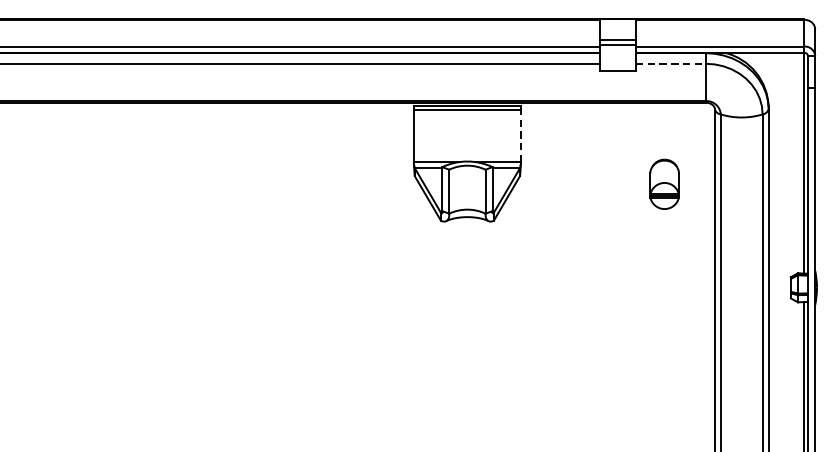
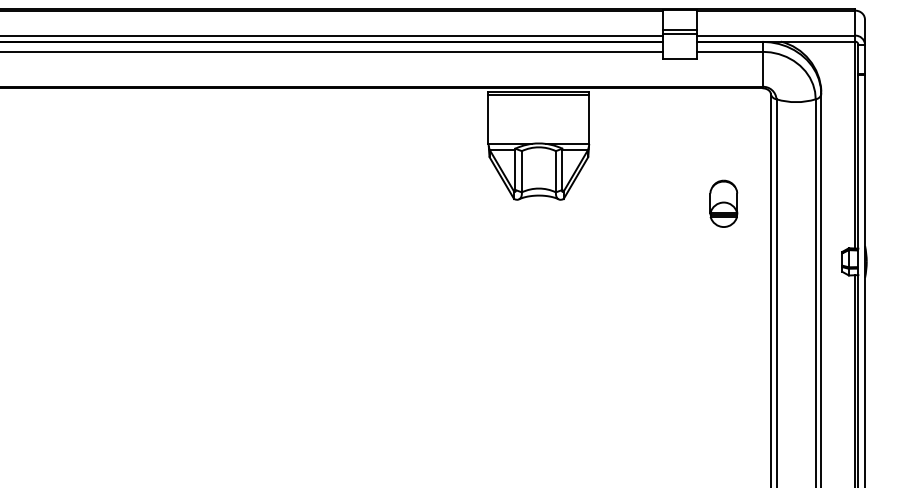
line: (670, 63) -> (729, 51), dashed -> solid
line: (521, 135) -> (589, 119), dashed -> solid
part: (664, 183) -> (723, 203), moved

